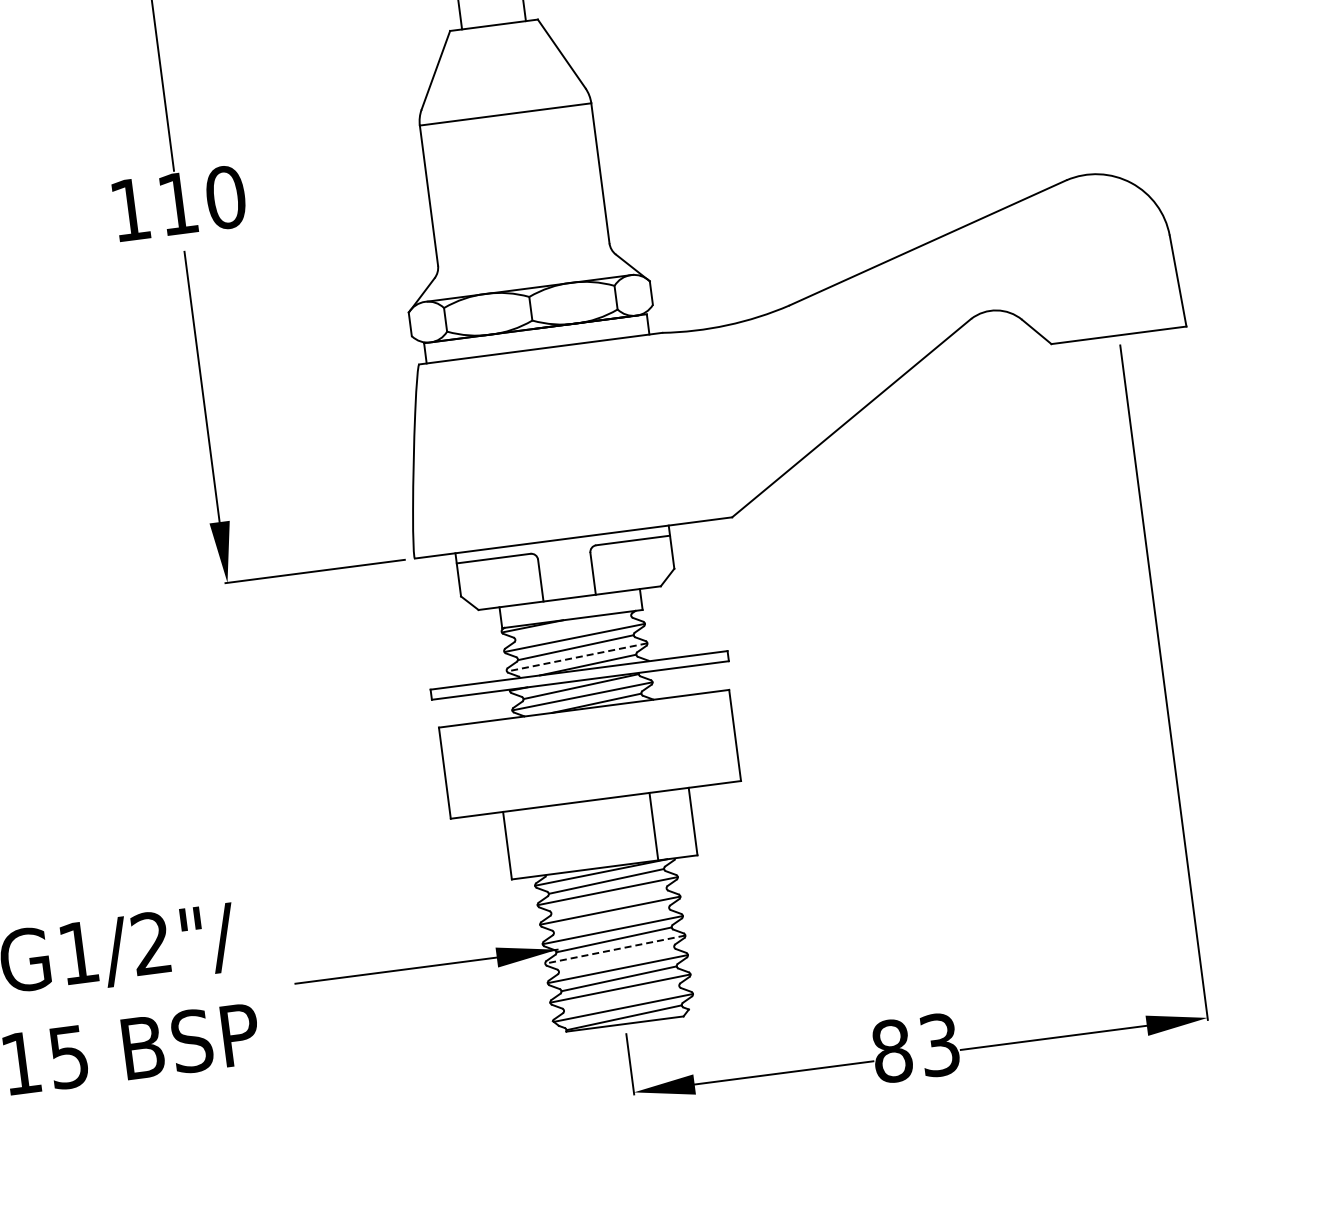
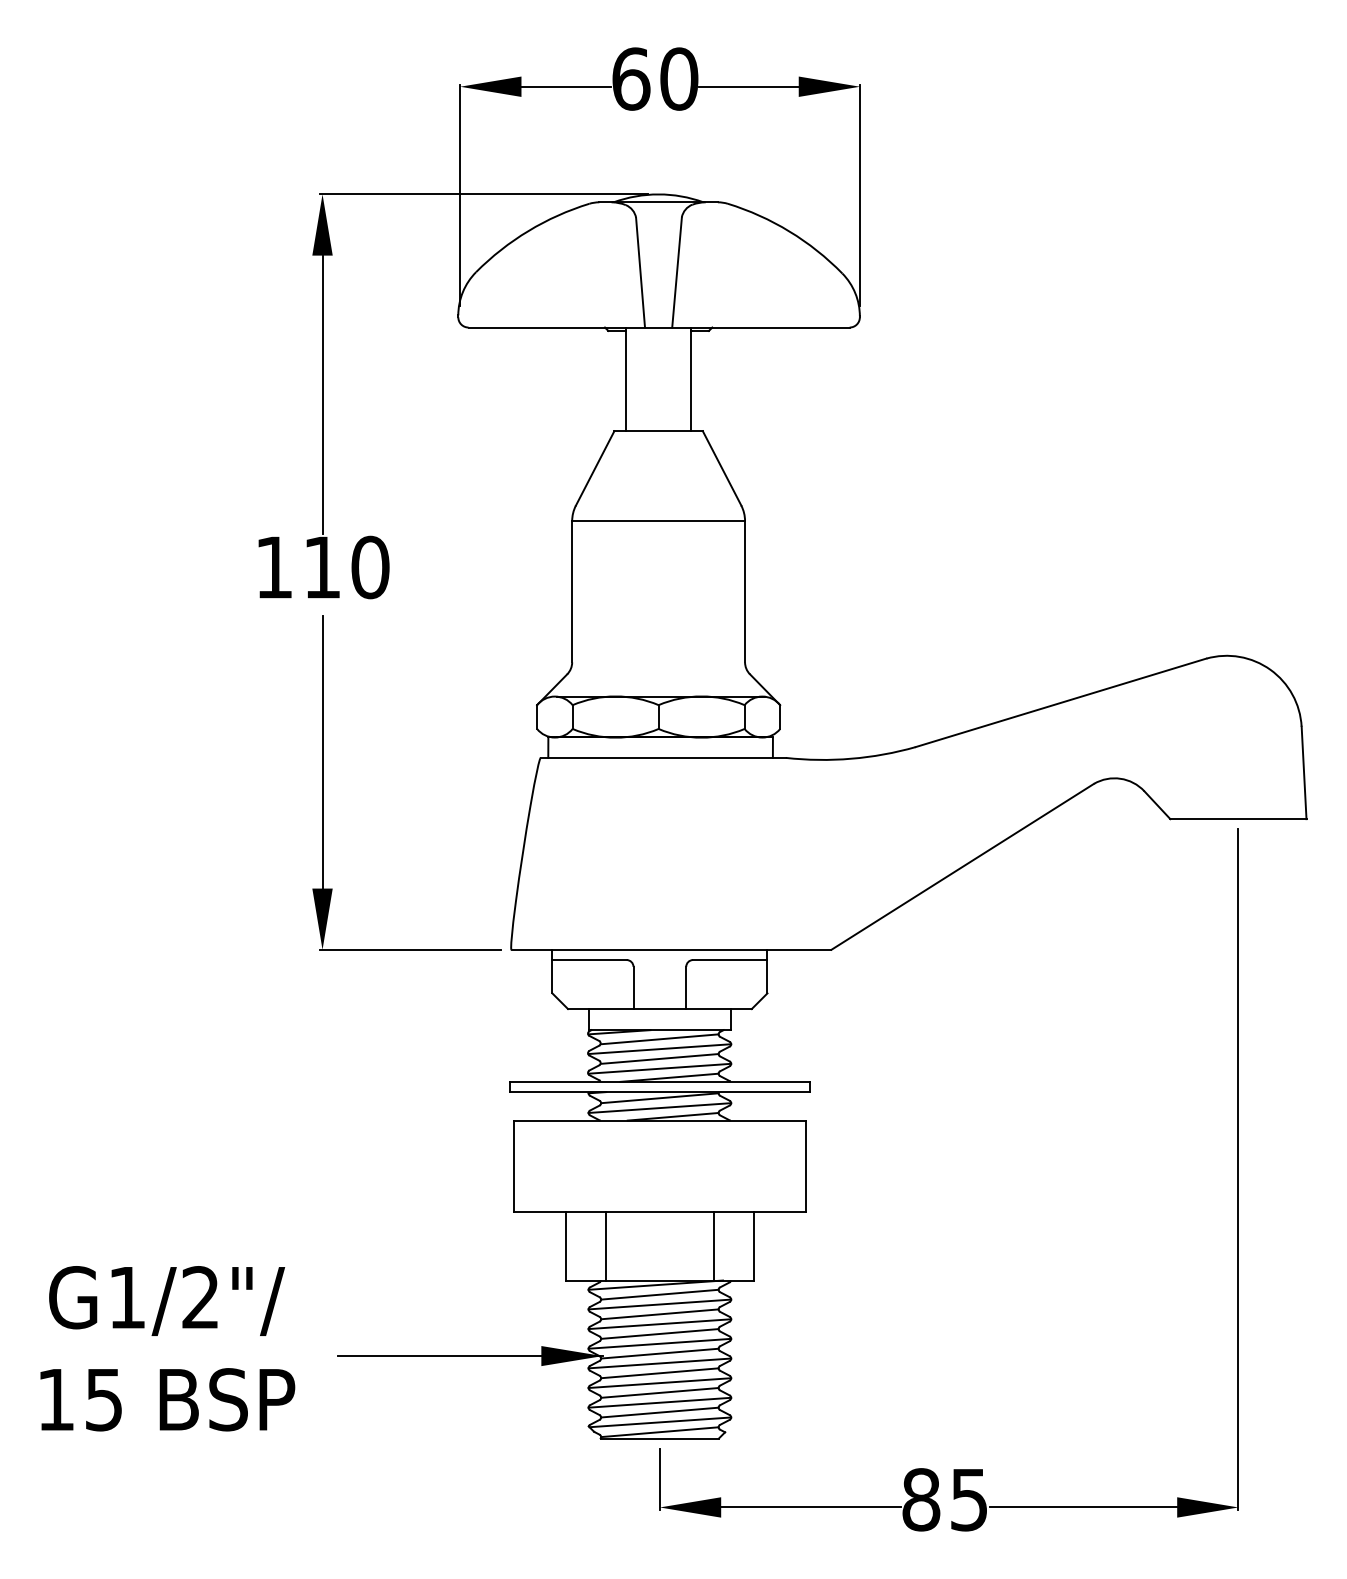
line: (573, 628) -> (659, 1039), added
line: (576, 657) -> (659, 1068), dashed -> solid
line: (546, 840) -> (605, 1246), added
line: (608, 901) -> (659, 1314), added
line: (611, 919) -> (659, 1333), added
line: (614, 949) -> (659, 1363), dashed -> solid
line: (616, 959) -> (659, 1373), added
line: (621, 998) -> (659, 1412), added
text: (939, 1044) -> (969, 1499), 83 -> 85

